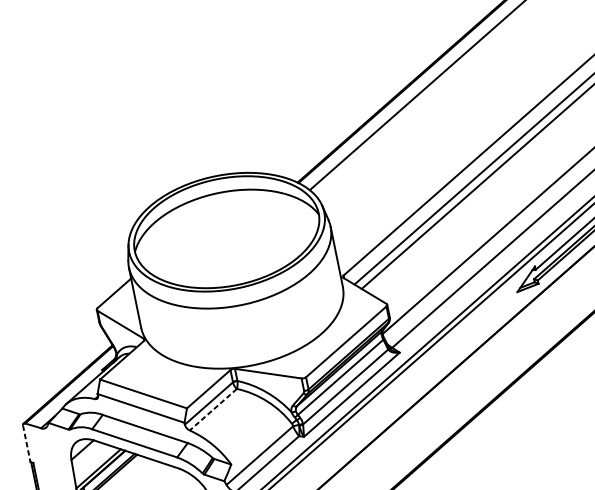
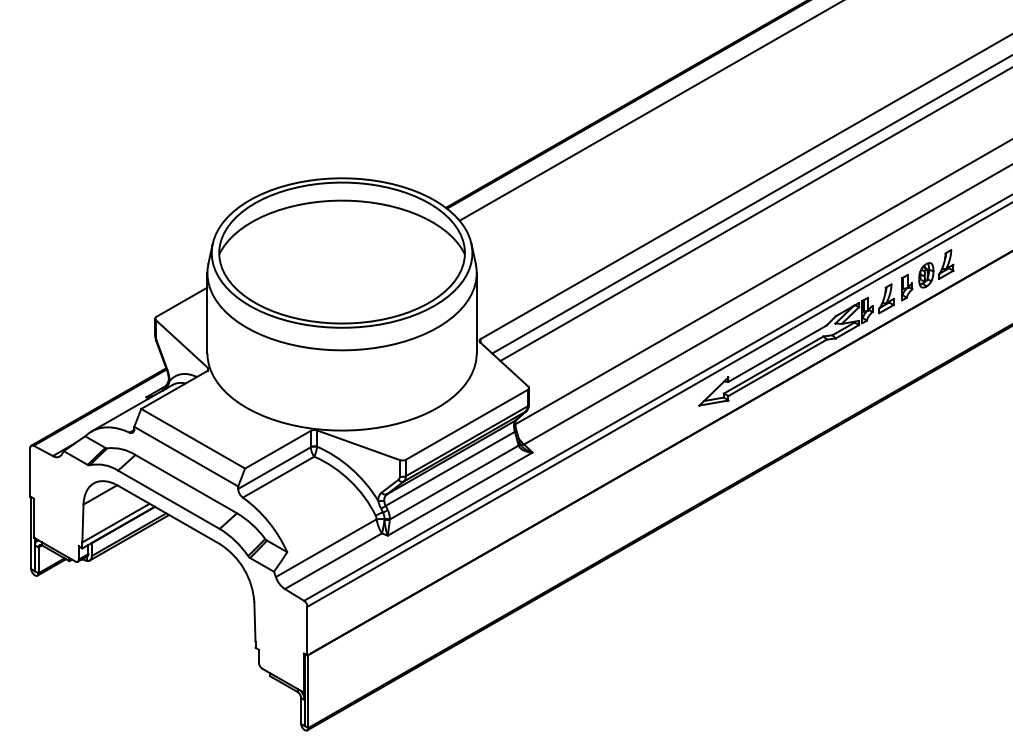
line: (213, 409) -> (278, 477), dashed -> solid
line: (26, 444) -> (30, 472), dashed -> solid

